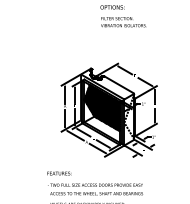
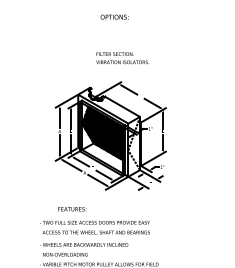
text: (122, 22) -> (121, 58), moved
text: (59, 173) -> (72, 209), moved

